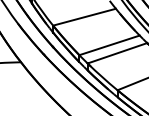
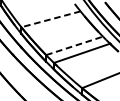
line: (84, 17) -> (50, 19), solid -> dashed
line: (109, 45) -> (74, 45), solid -> dashed

